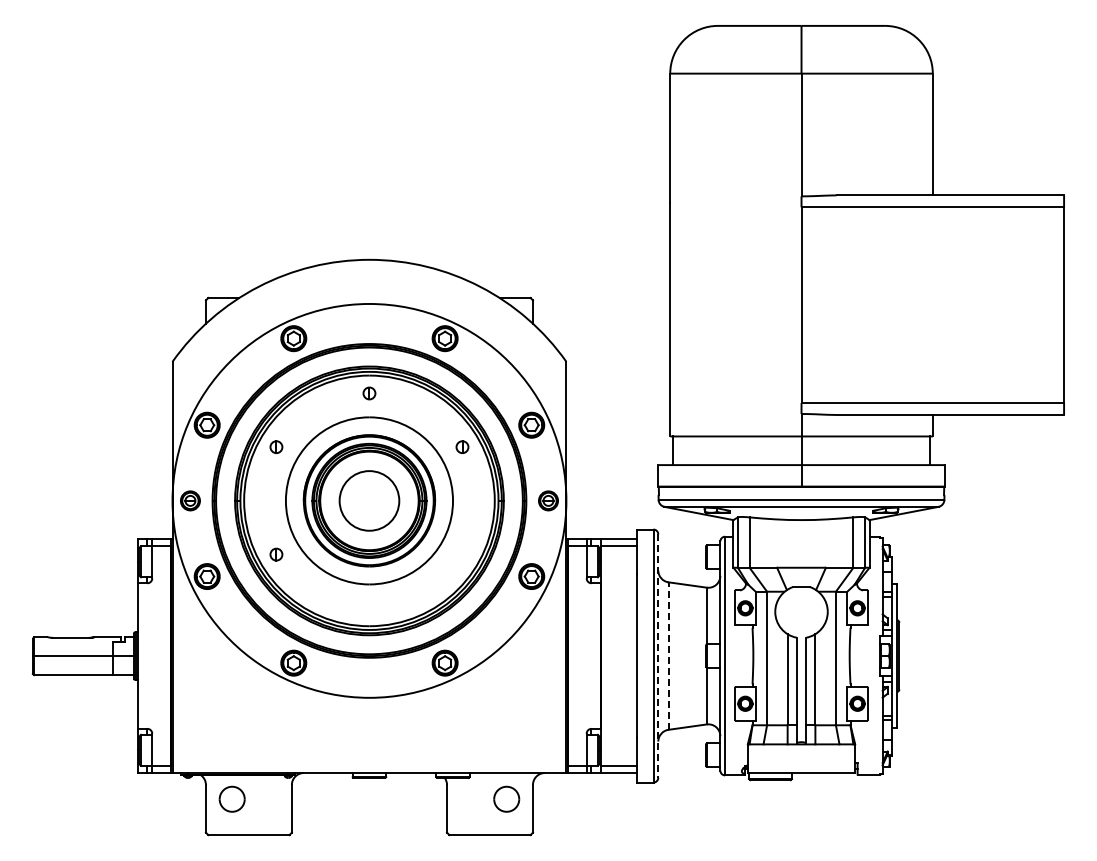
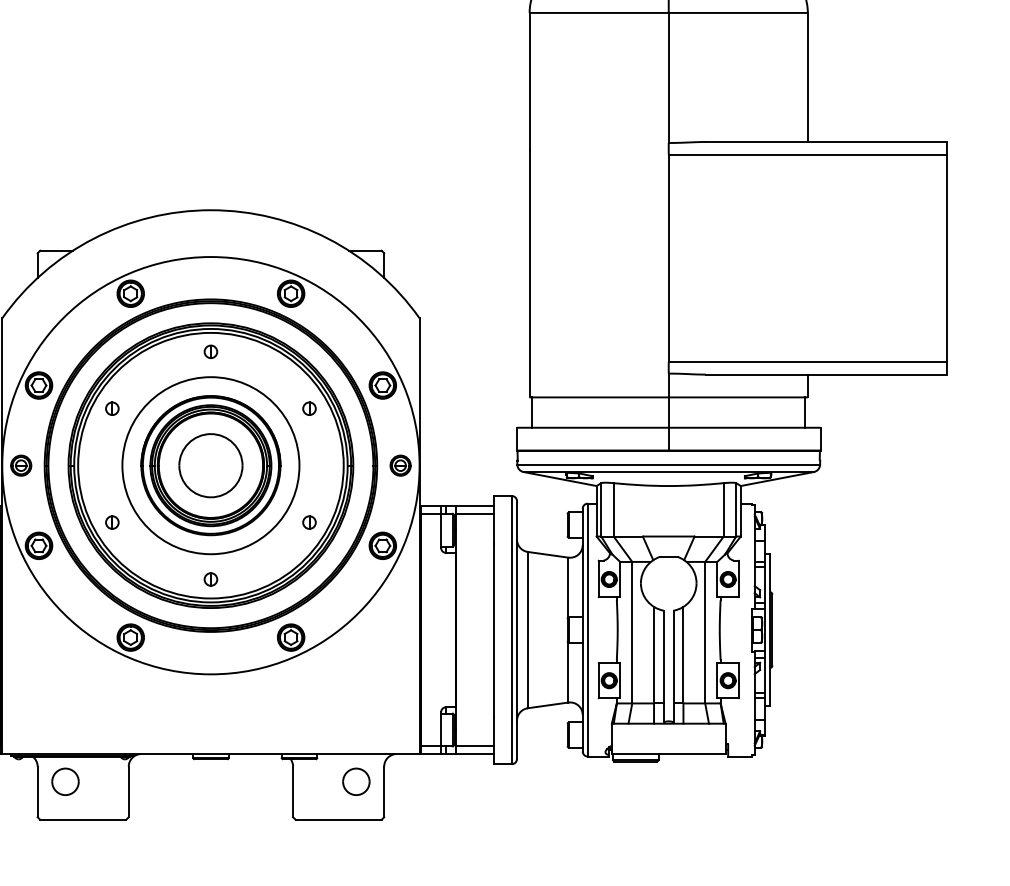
part: (462, 554) -> (309, 522), added
part: (369, 608) -> (210, 579), added
line: (658, 656) -> (517, 630), dashed -> solid
line: (668, 656) -> (527, 630), dashed -> solid

